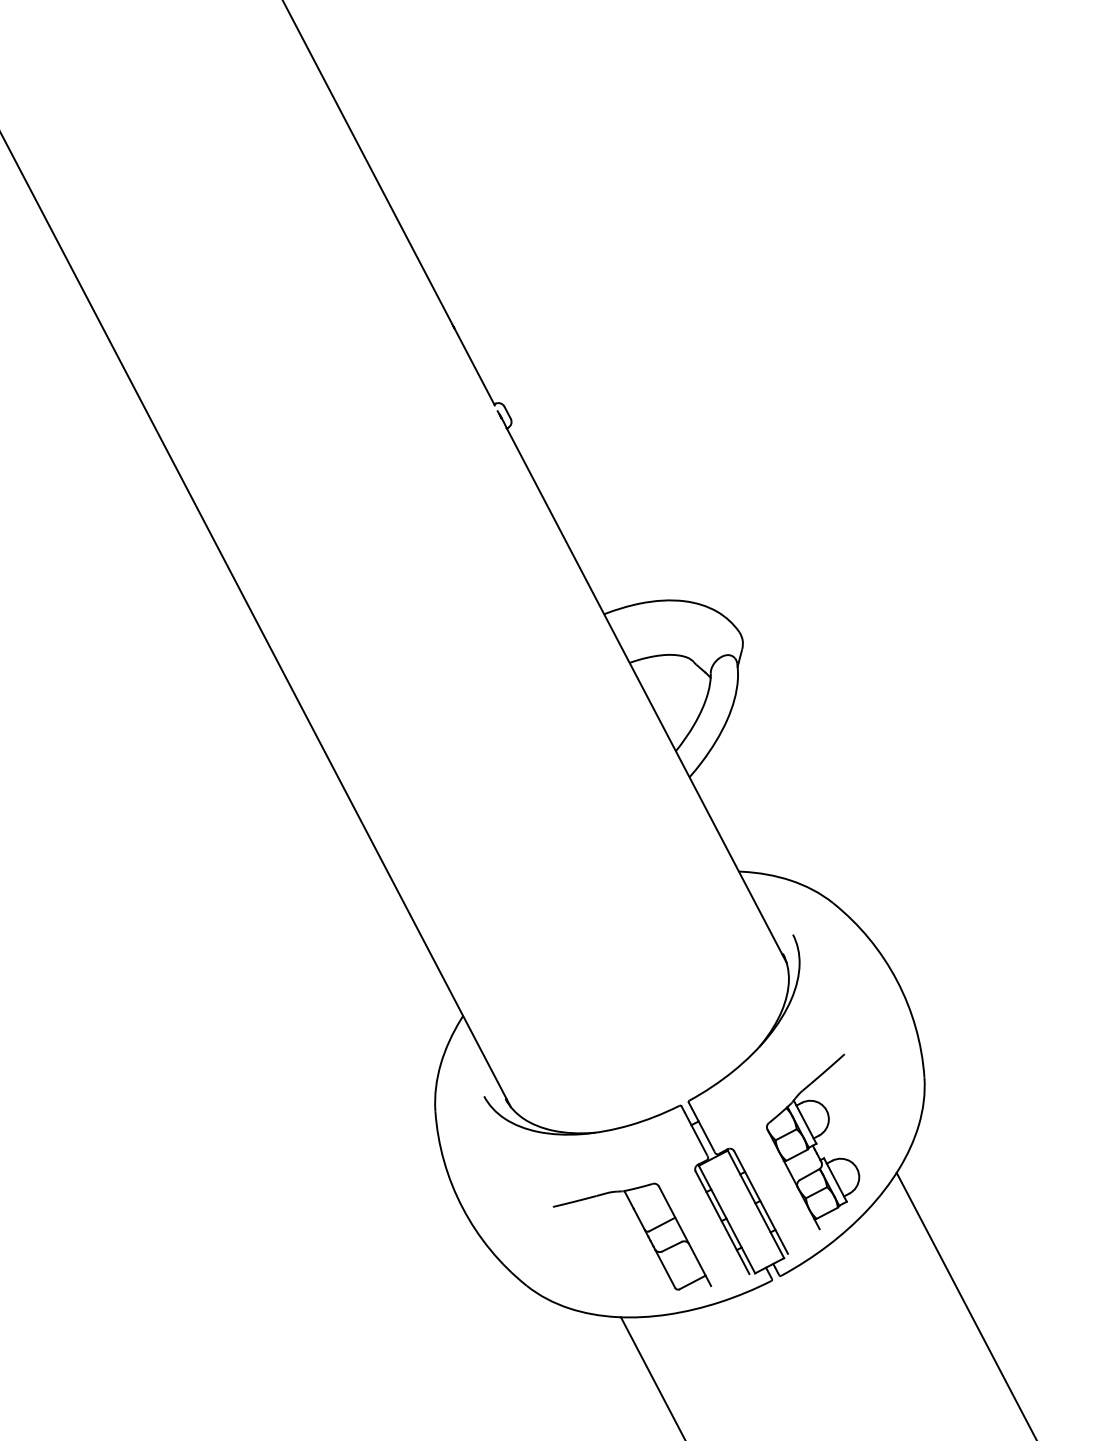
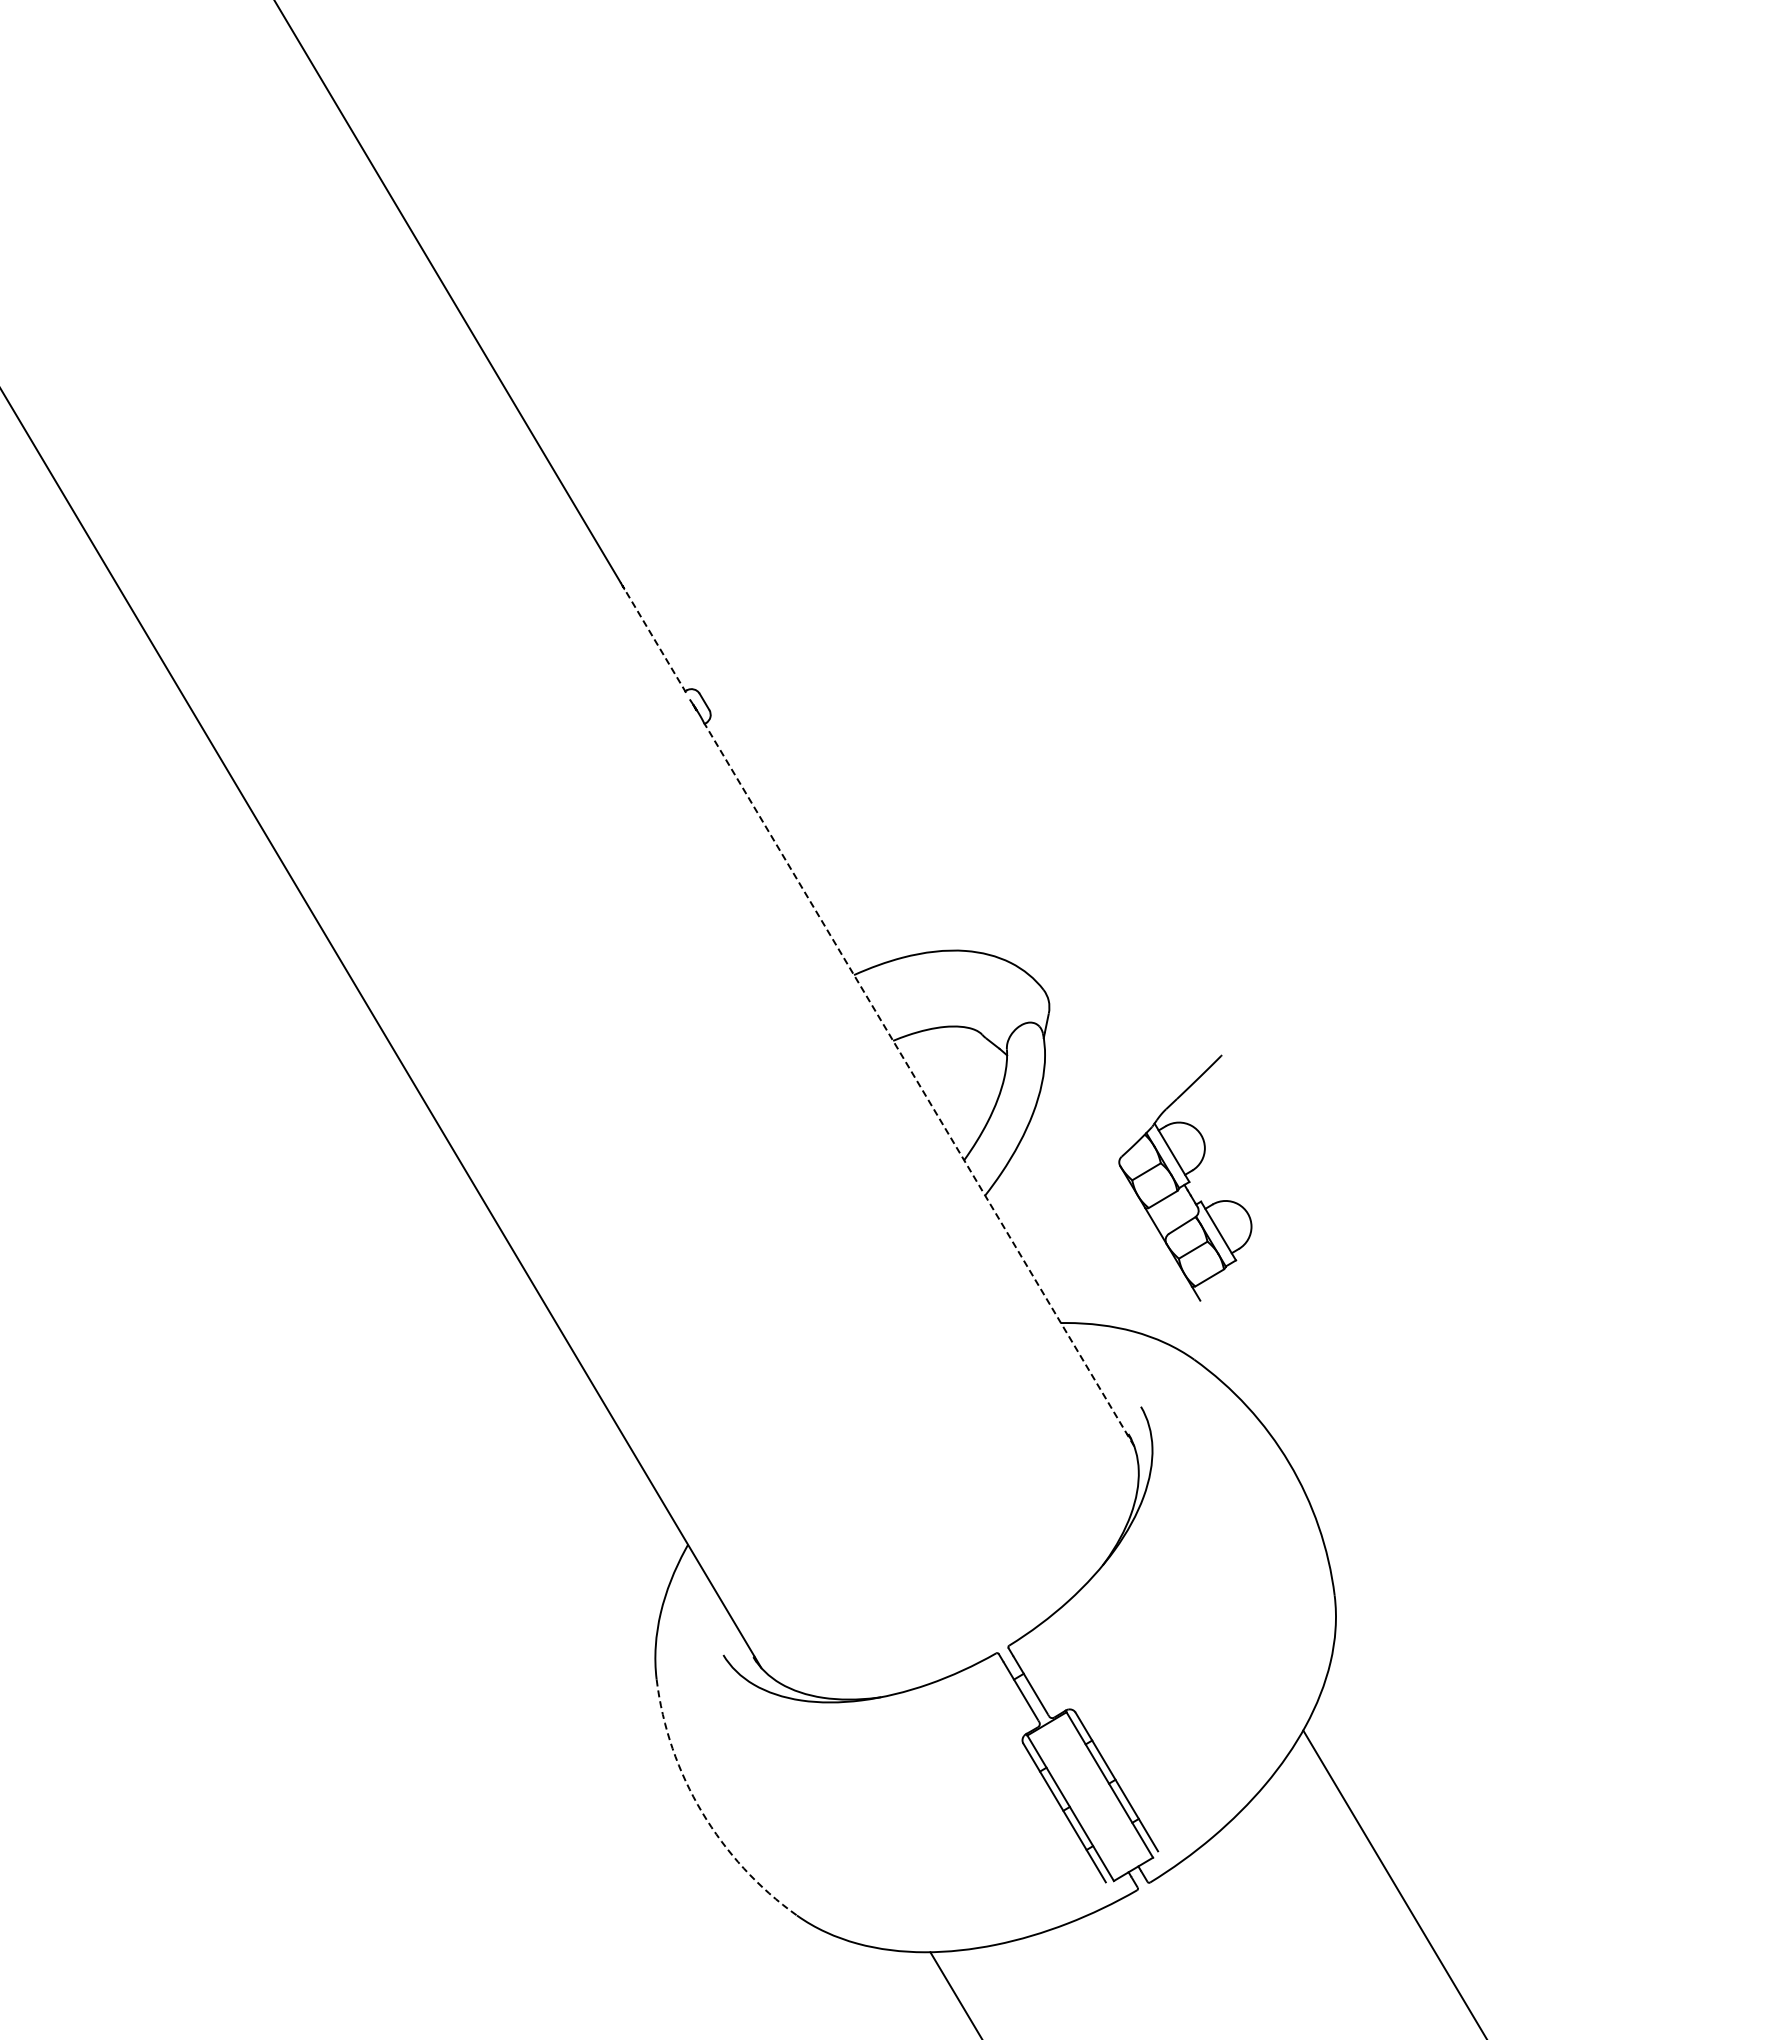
line: (474, 366) -> (655, 640), solid -> dashed
line: (646, 695) -> (919, 1084), solid -> dashed
part: (813, 1140) -> (1185, 1177), moved
arc: (463, 1208) -> (702, 1812), solid -> dashed
part: (643, 1229) -> (955, 1828), removed

